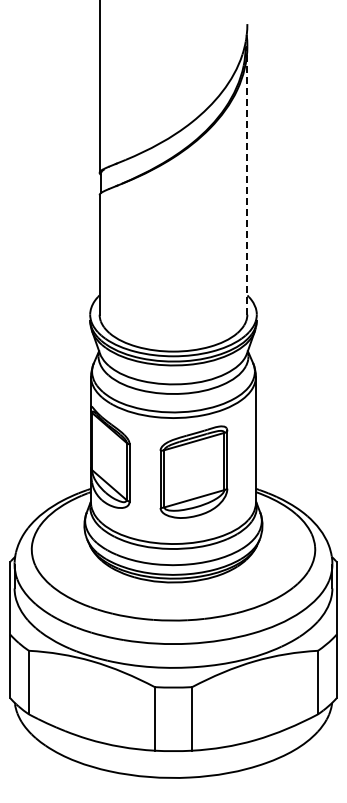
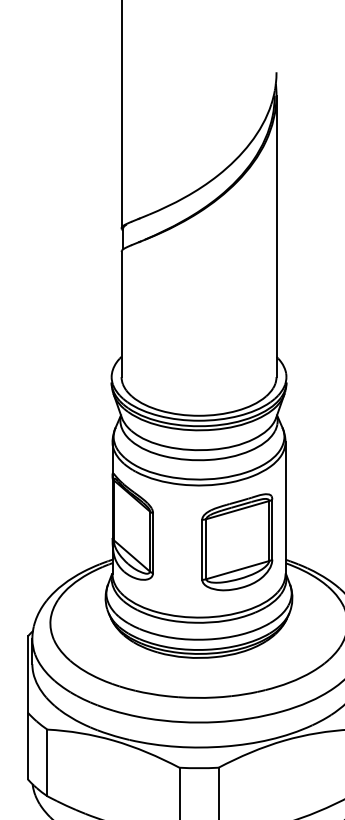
line: (247, 180) -> (276, 236), dashed -> solid
part: (193, 471) -> (236, 541), moved

